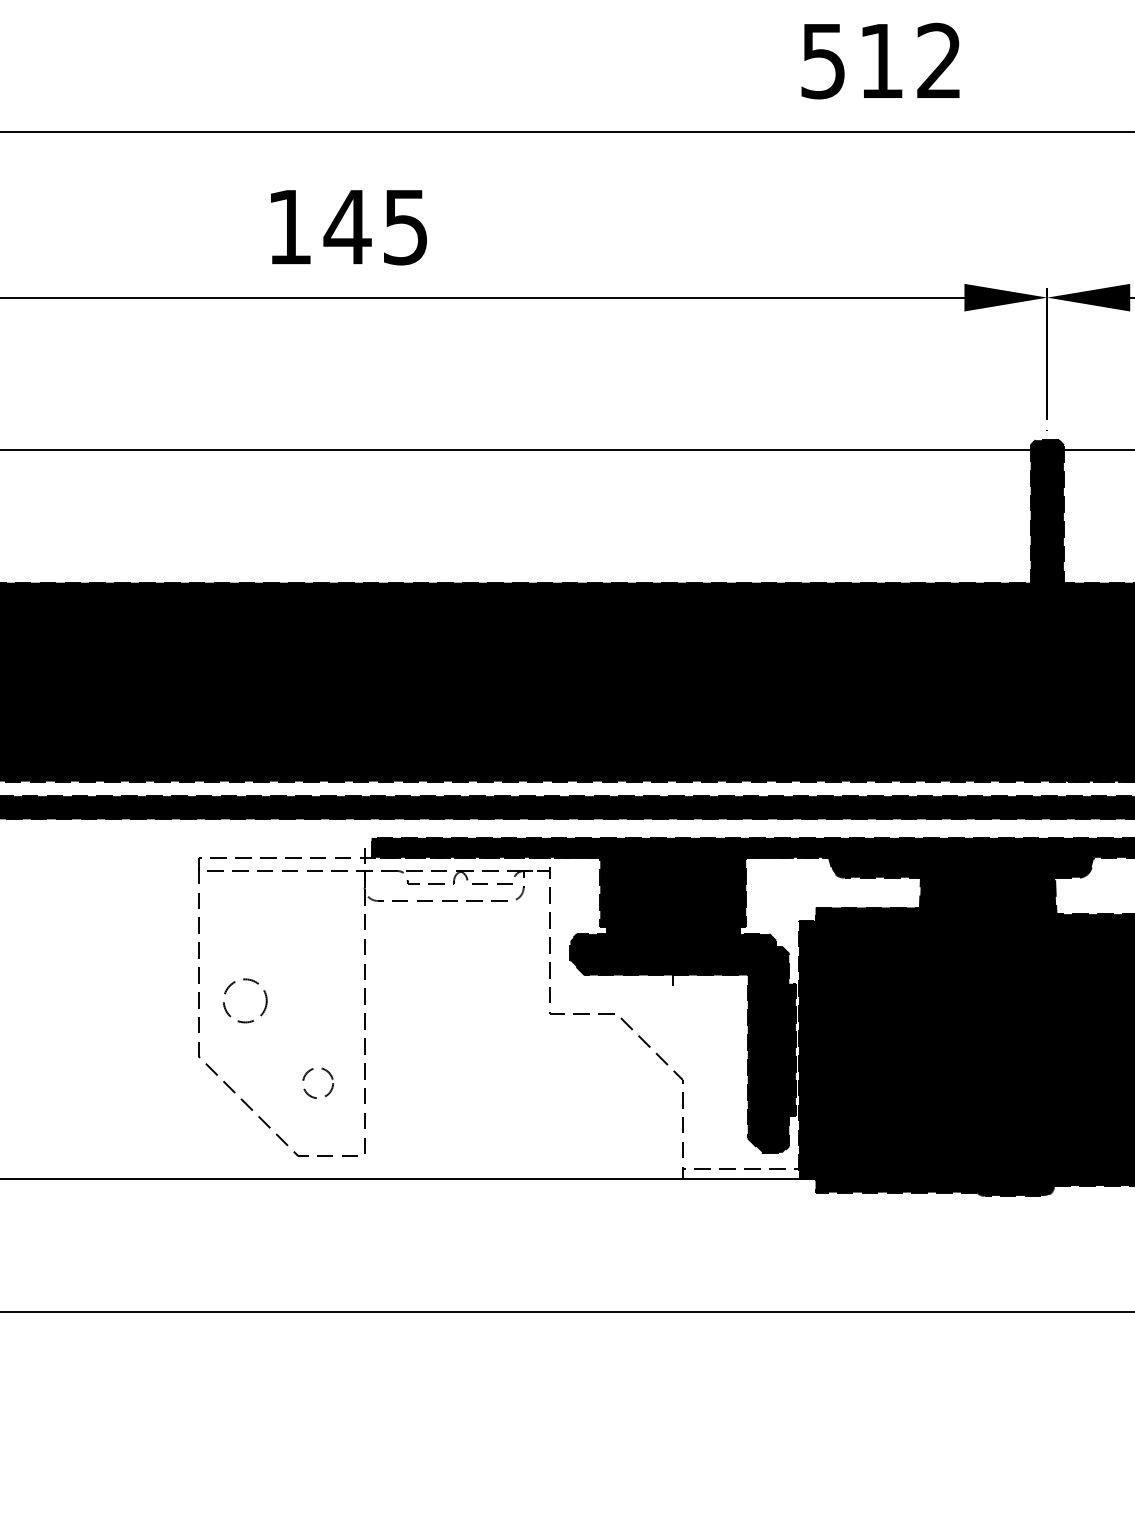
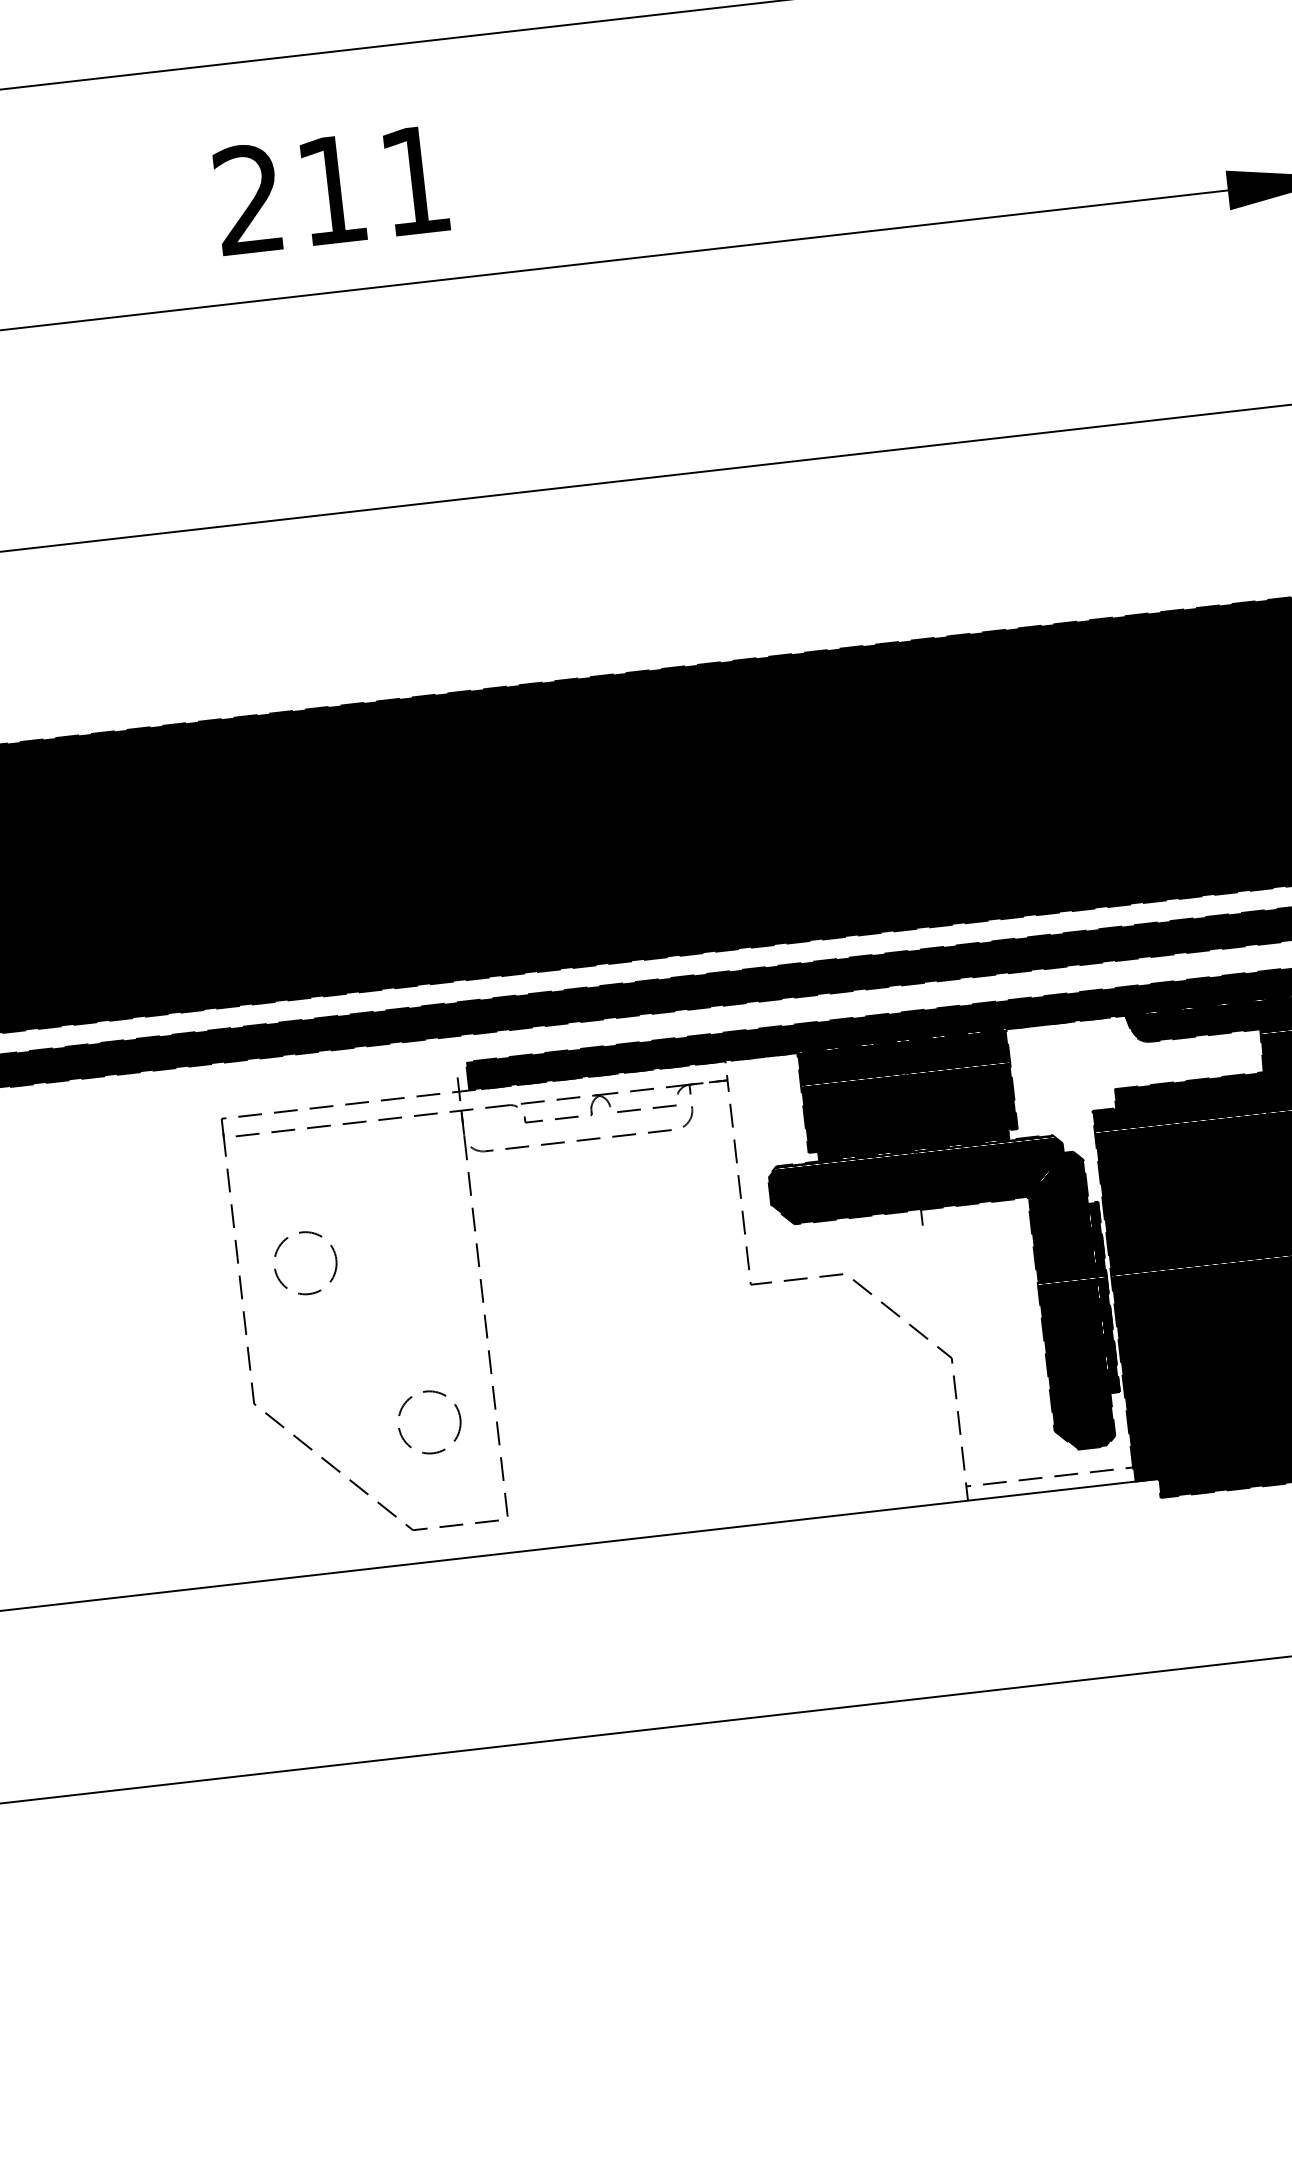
text: (346, 226) -> (330, 189), 145 -> 211
circle: (245, 1000) -> (305, 1262), moved
circle: (317, 1082) -> (428, 1421), size x1.43

